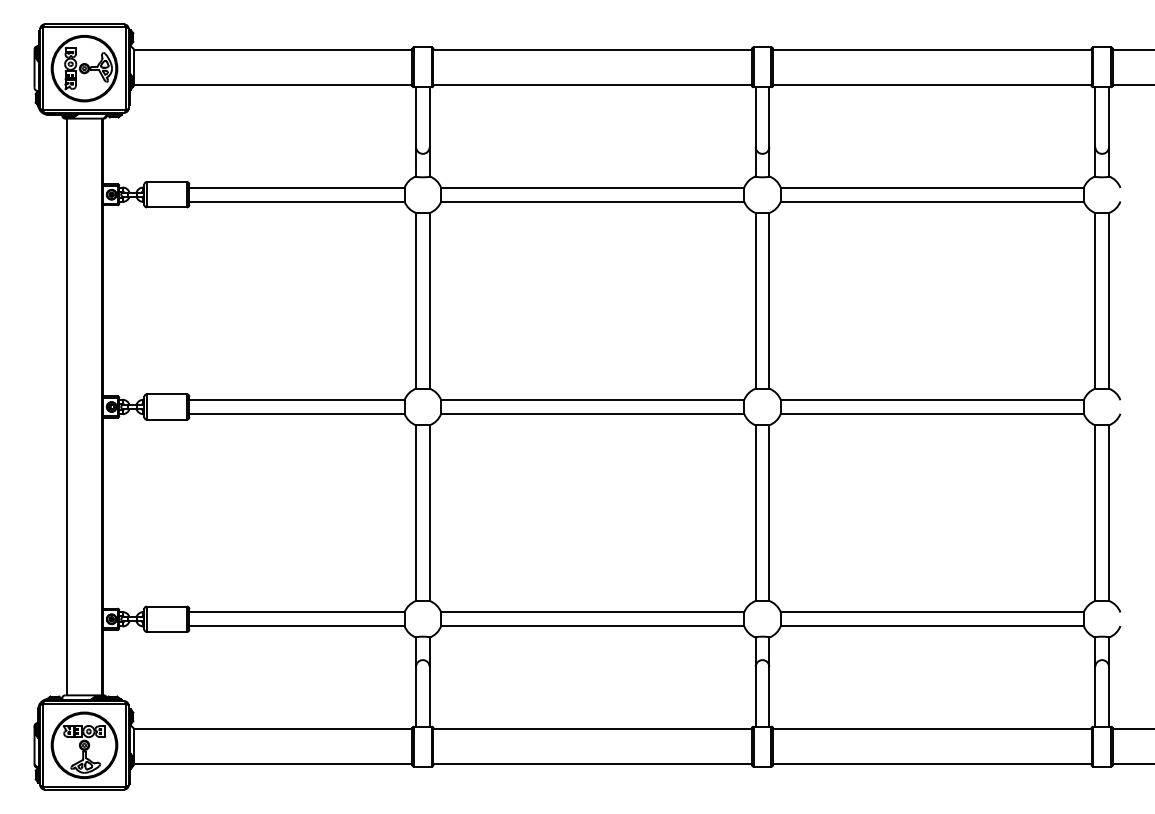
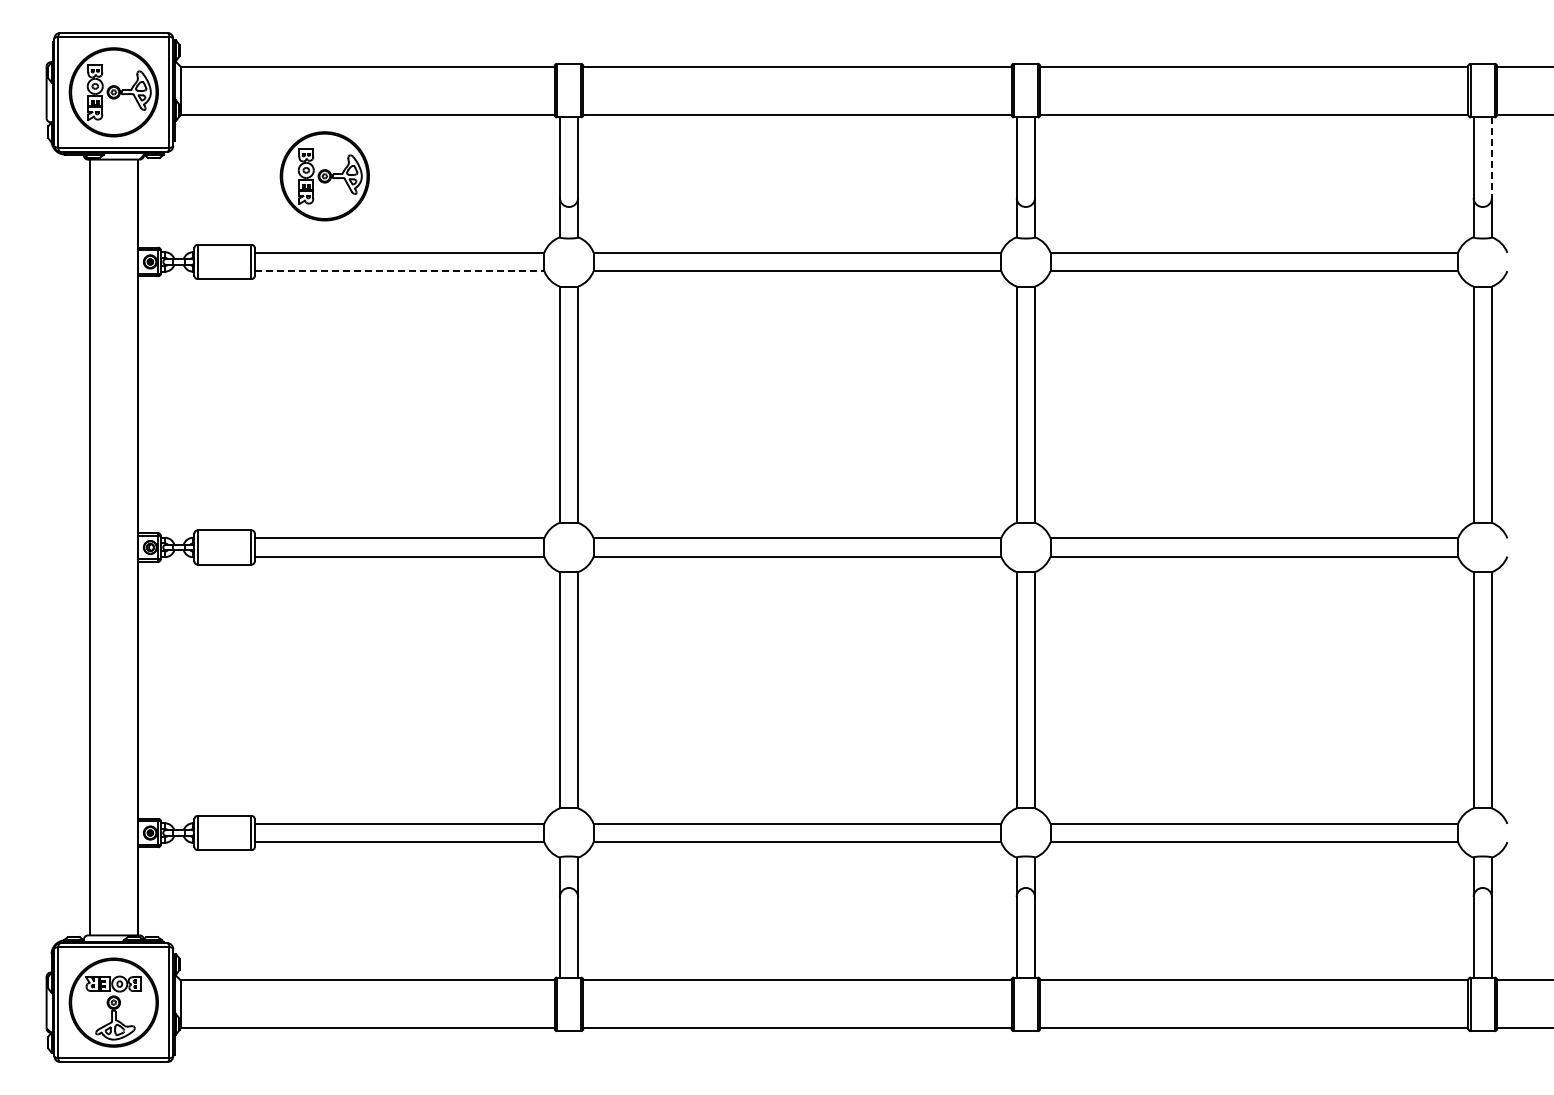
line: (1108, 117) -> (1491, 158), solid -> dashed
part: (241, 131) -> (324, 176), added
line: (296, 201) -> (399, 271), solid -> dashed

